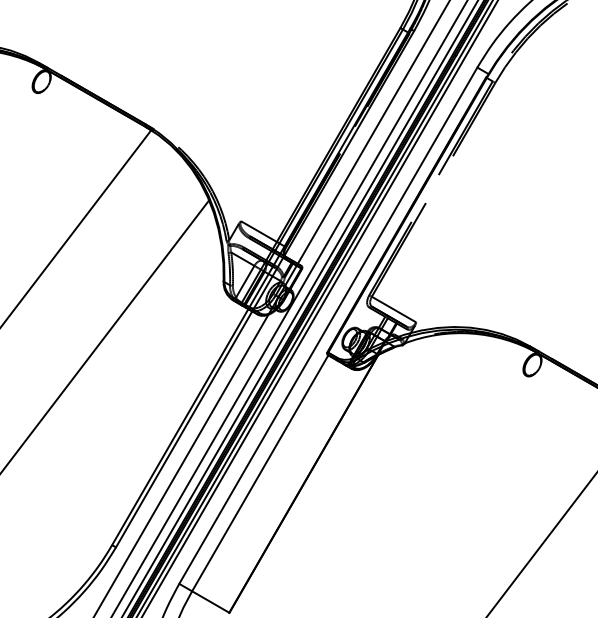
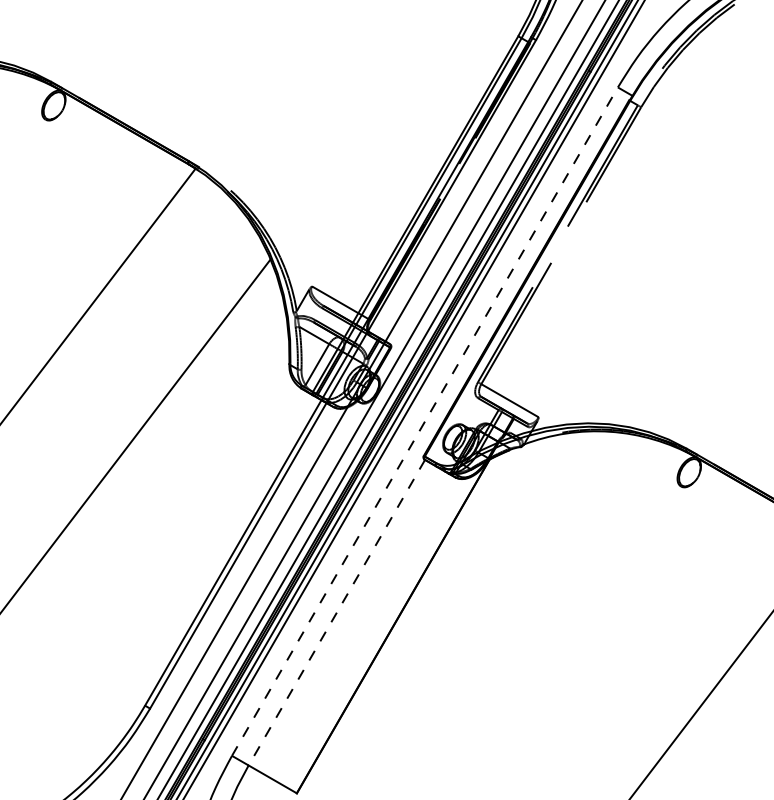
line: (327, 325) -> (424, 421), solid -> dashed
line: (259, 473) -> (336, 613), solid -> dashed

